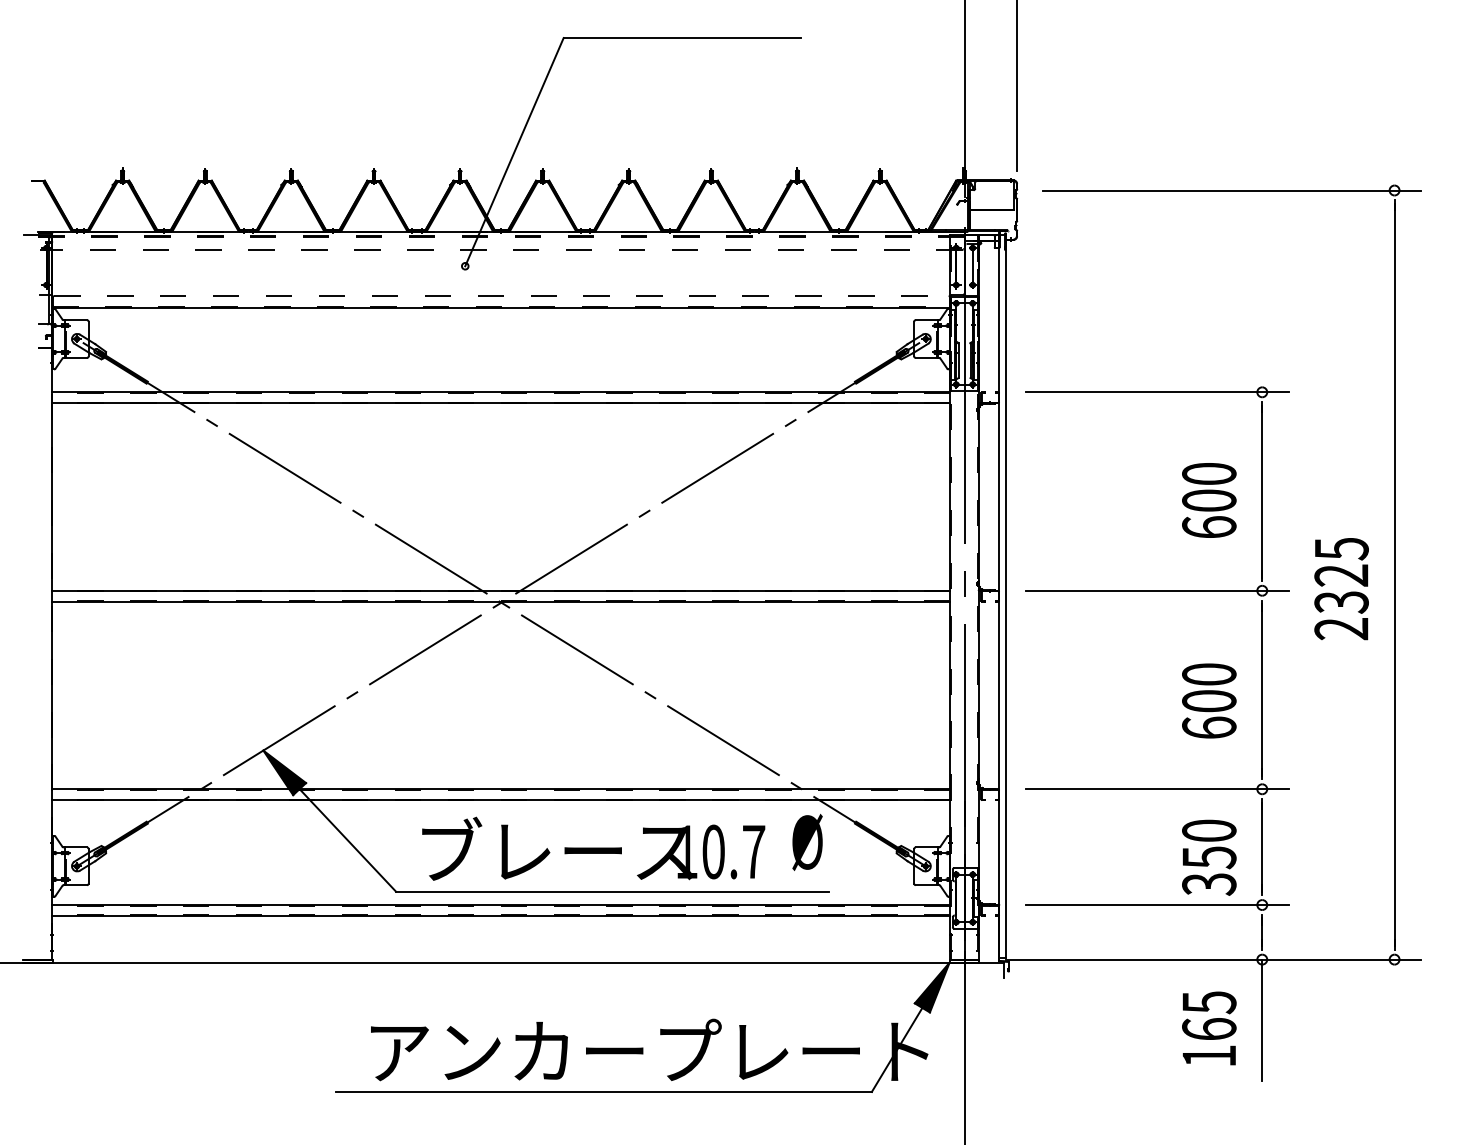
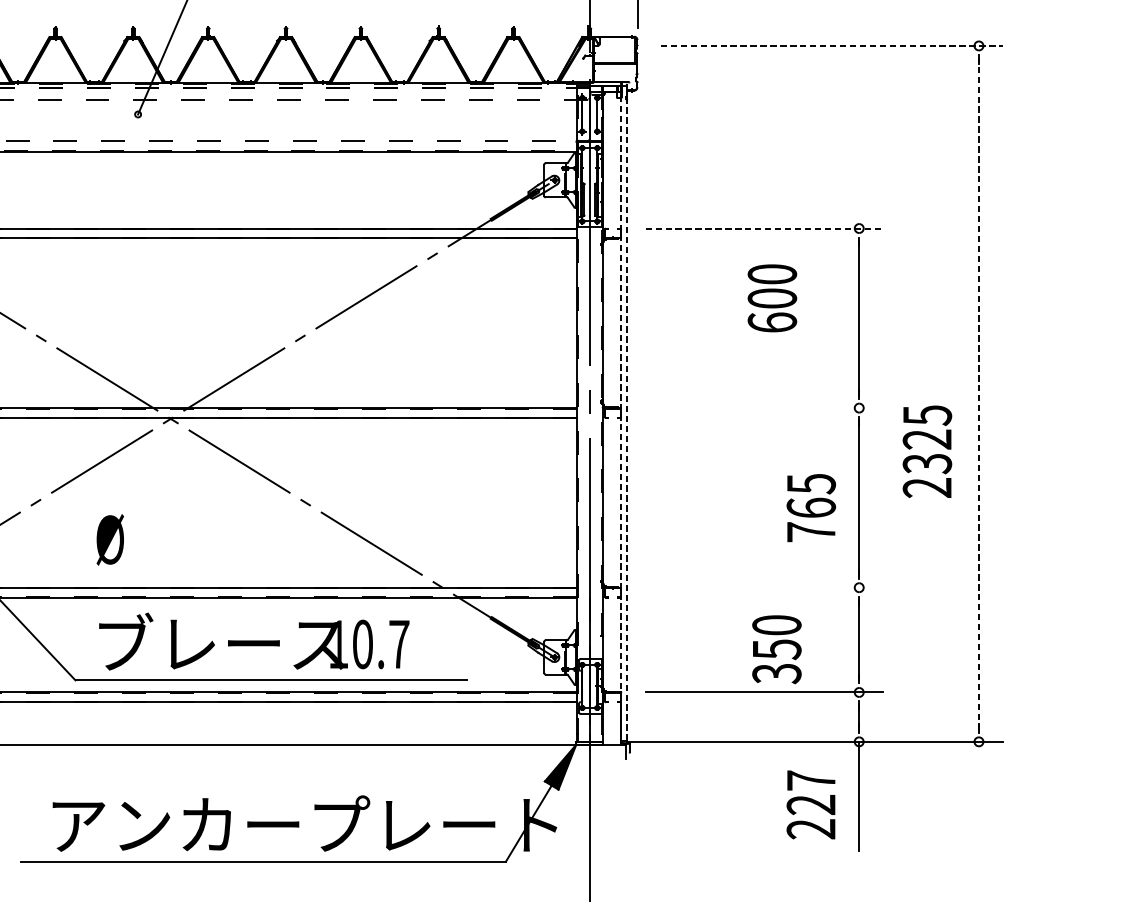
line: (1232, 190) -> (832, 45), solid -> dashed
line: (1157, 392) -> (764, 228), solid -> dashed
text: (1209, 500) -> (772, 298), moved
line: (1394, 574) -> (978, 393), solid -> dashed
text: (1341, 589) -> (927, 452), moved
line: (1157, 590) -> (764, 407), removed
line: (999, 596) -> (621, 413), solid -> dashed
line: (1005, 596) -> (626, 413), solid -> dashed
text: (1209, 700) -> (811, 507), 600 -> 765
line: (1157, 789) -> (764, 587), removed
text: (807, 842) -> (110, 539), moved
text: (1209, 857) -> (777, 649), moved
text: (1209, 1029) -> (811, 805), 165 -> 227

